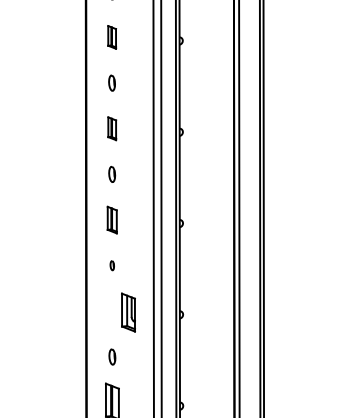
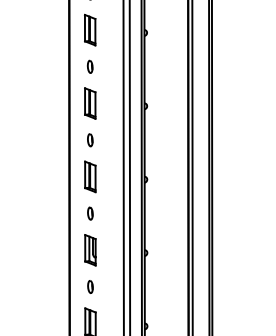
part: (112, 36) -> (90, 29), size x1.67
part: (112, 128) -> (90, 103), size x1.67
part: (112, 219) -> (90, 176), size x1.43
part: (112, 265) -> (90, 213), size x1.67
part: (128, 312) -> (90, 250), moved

